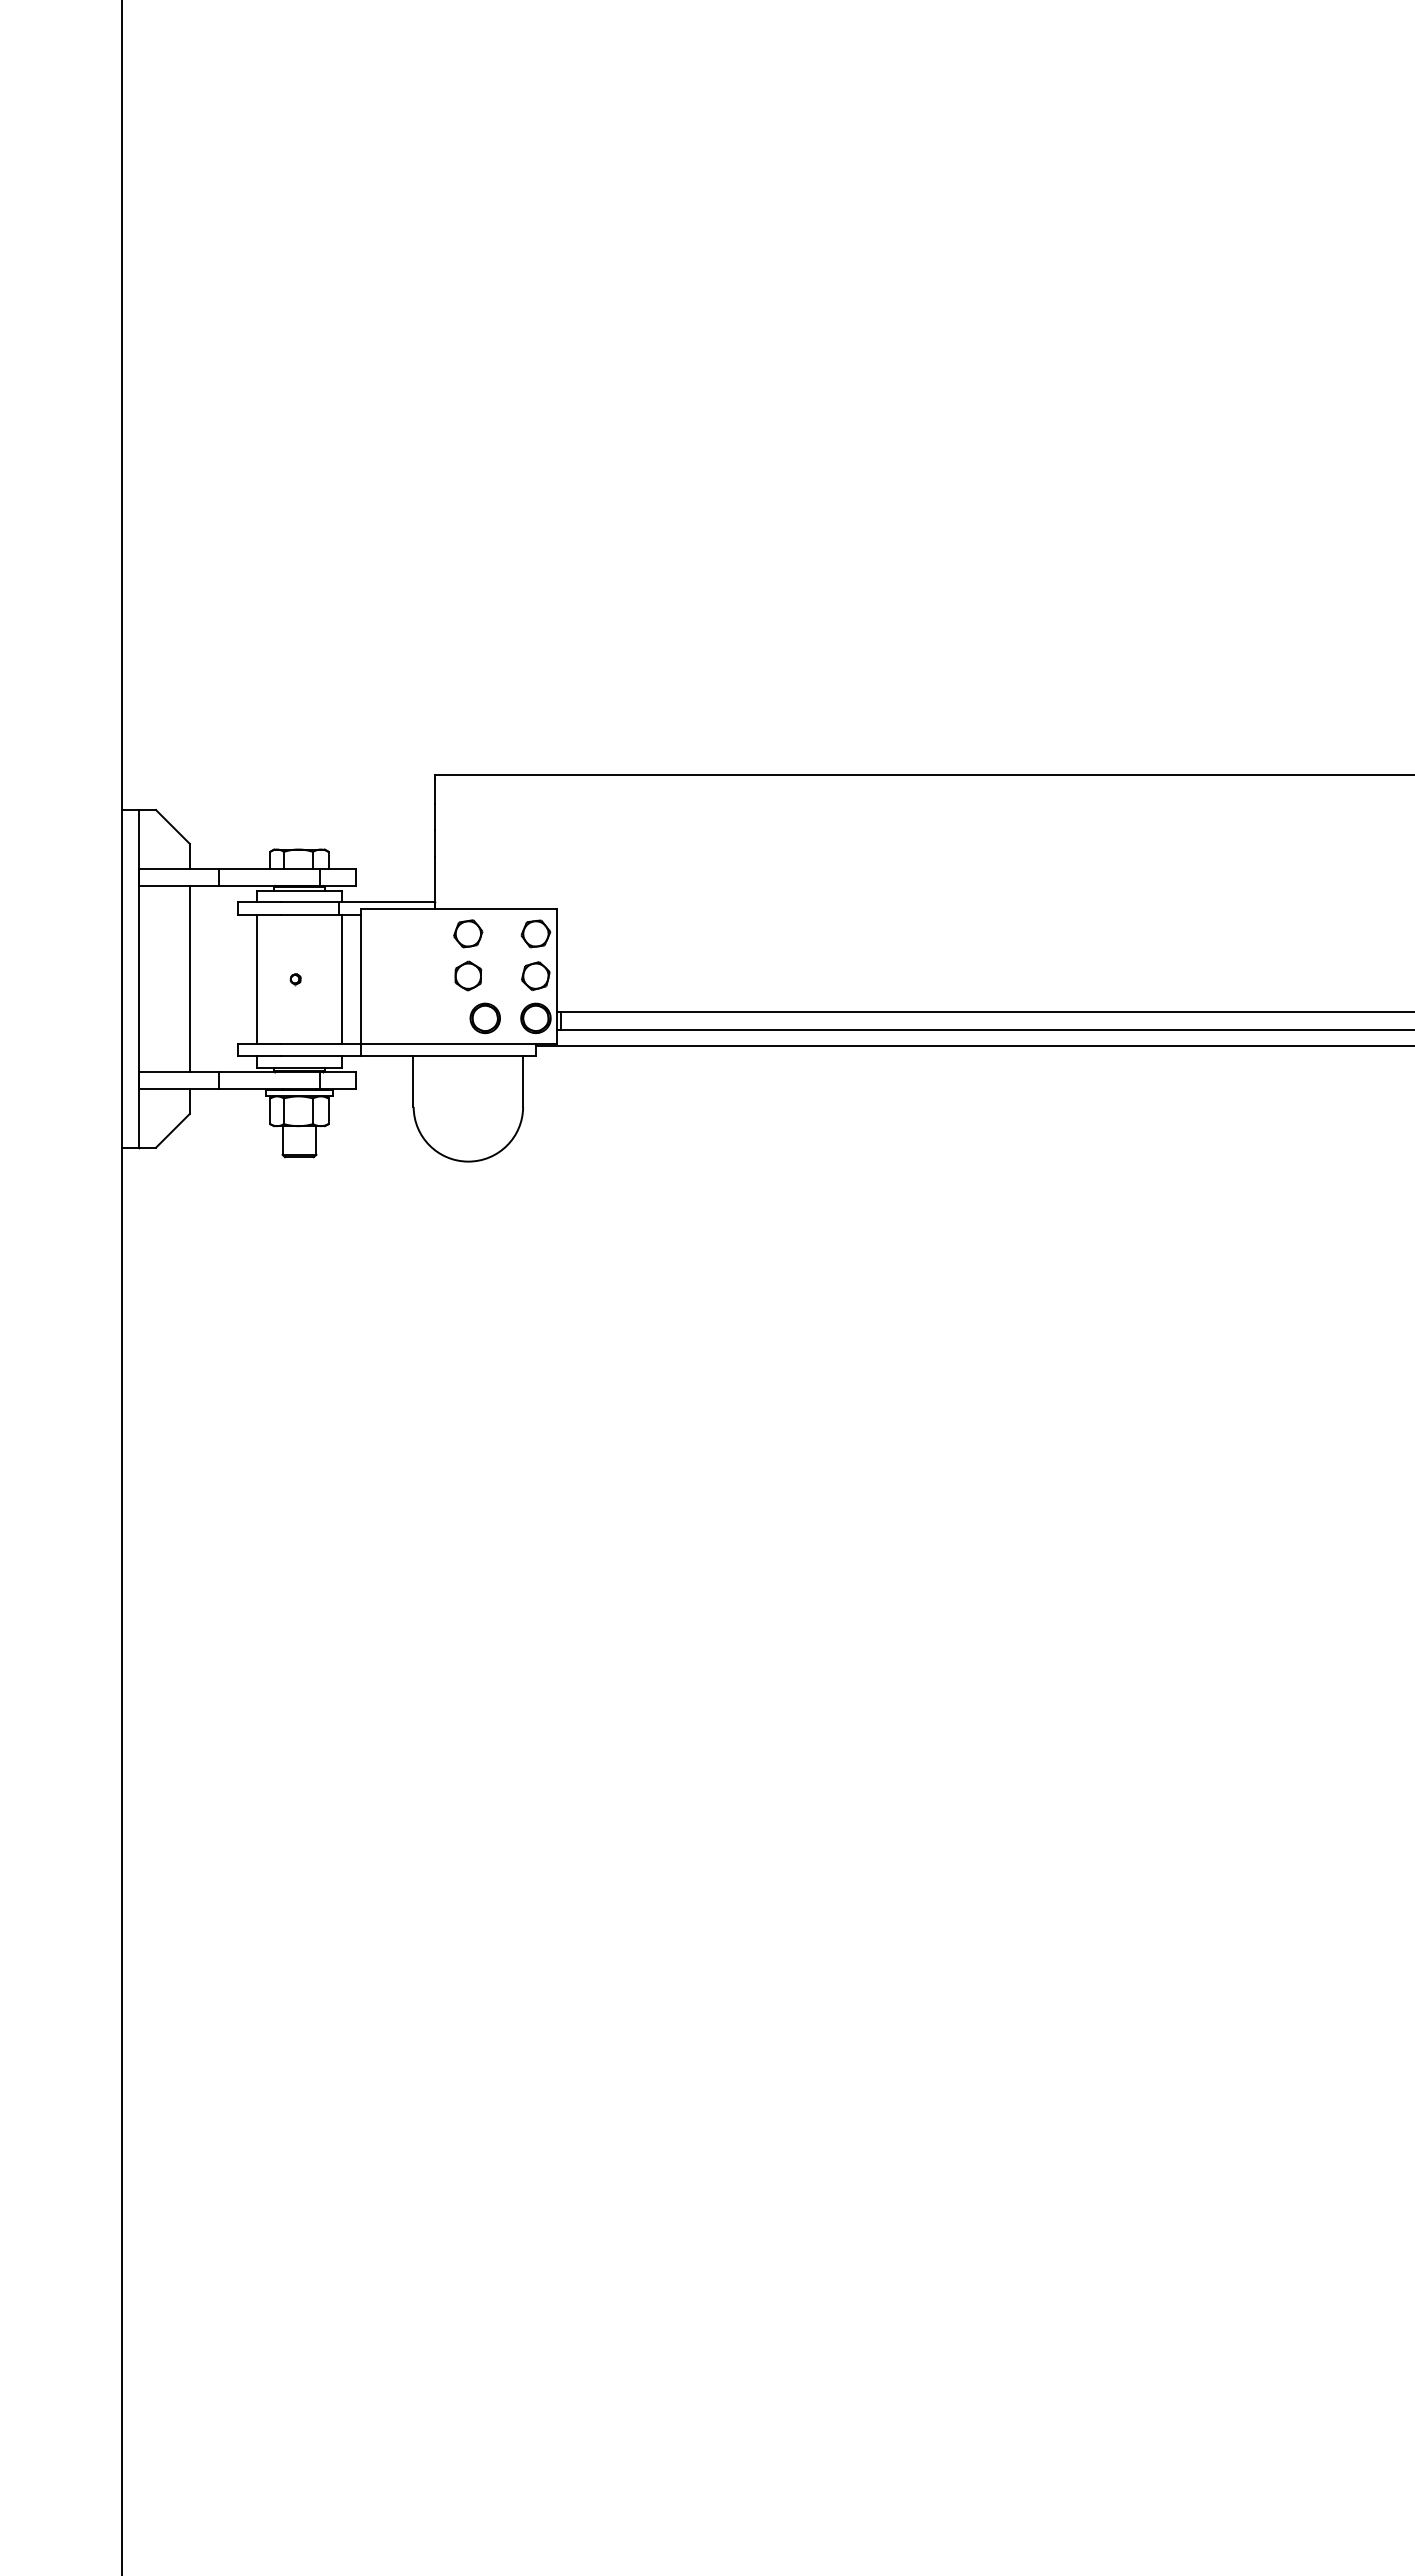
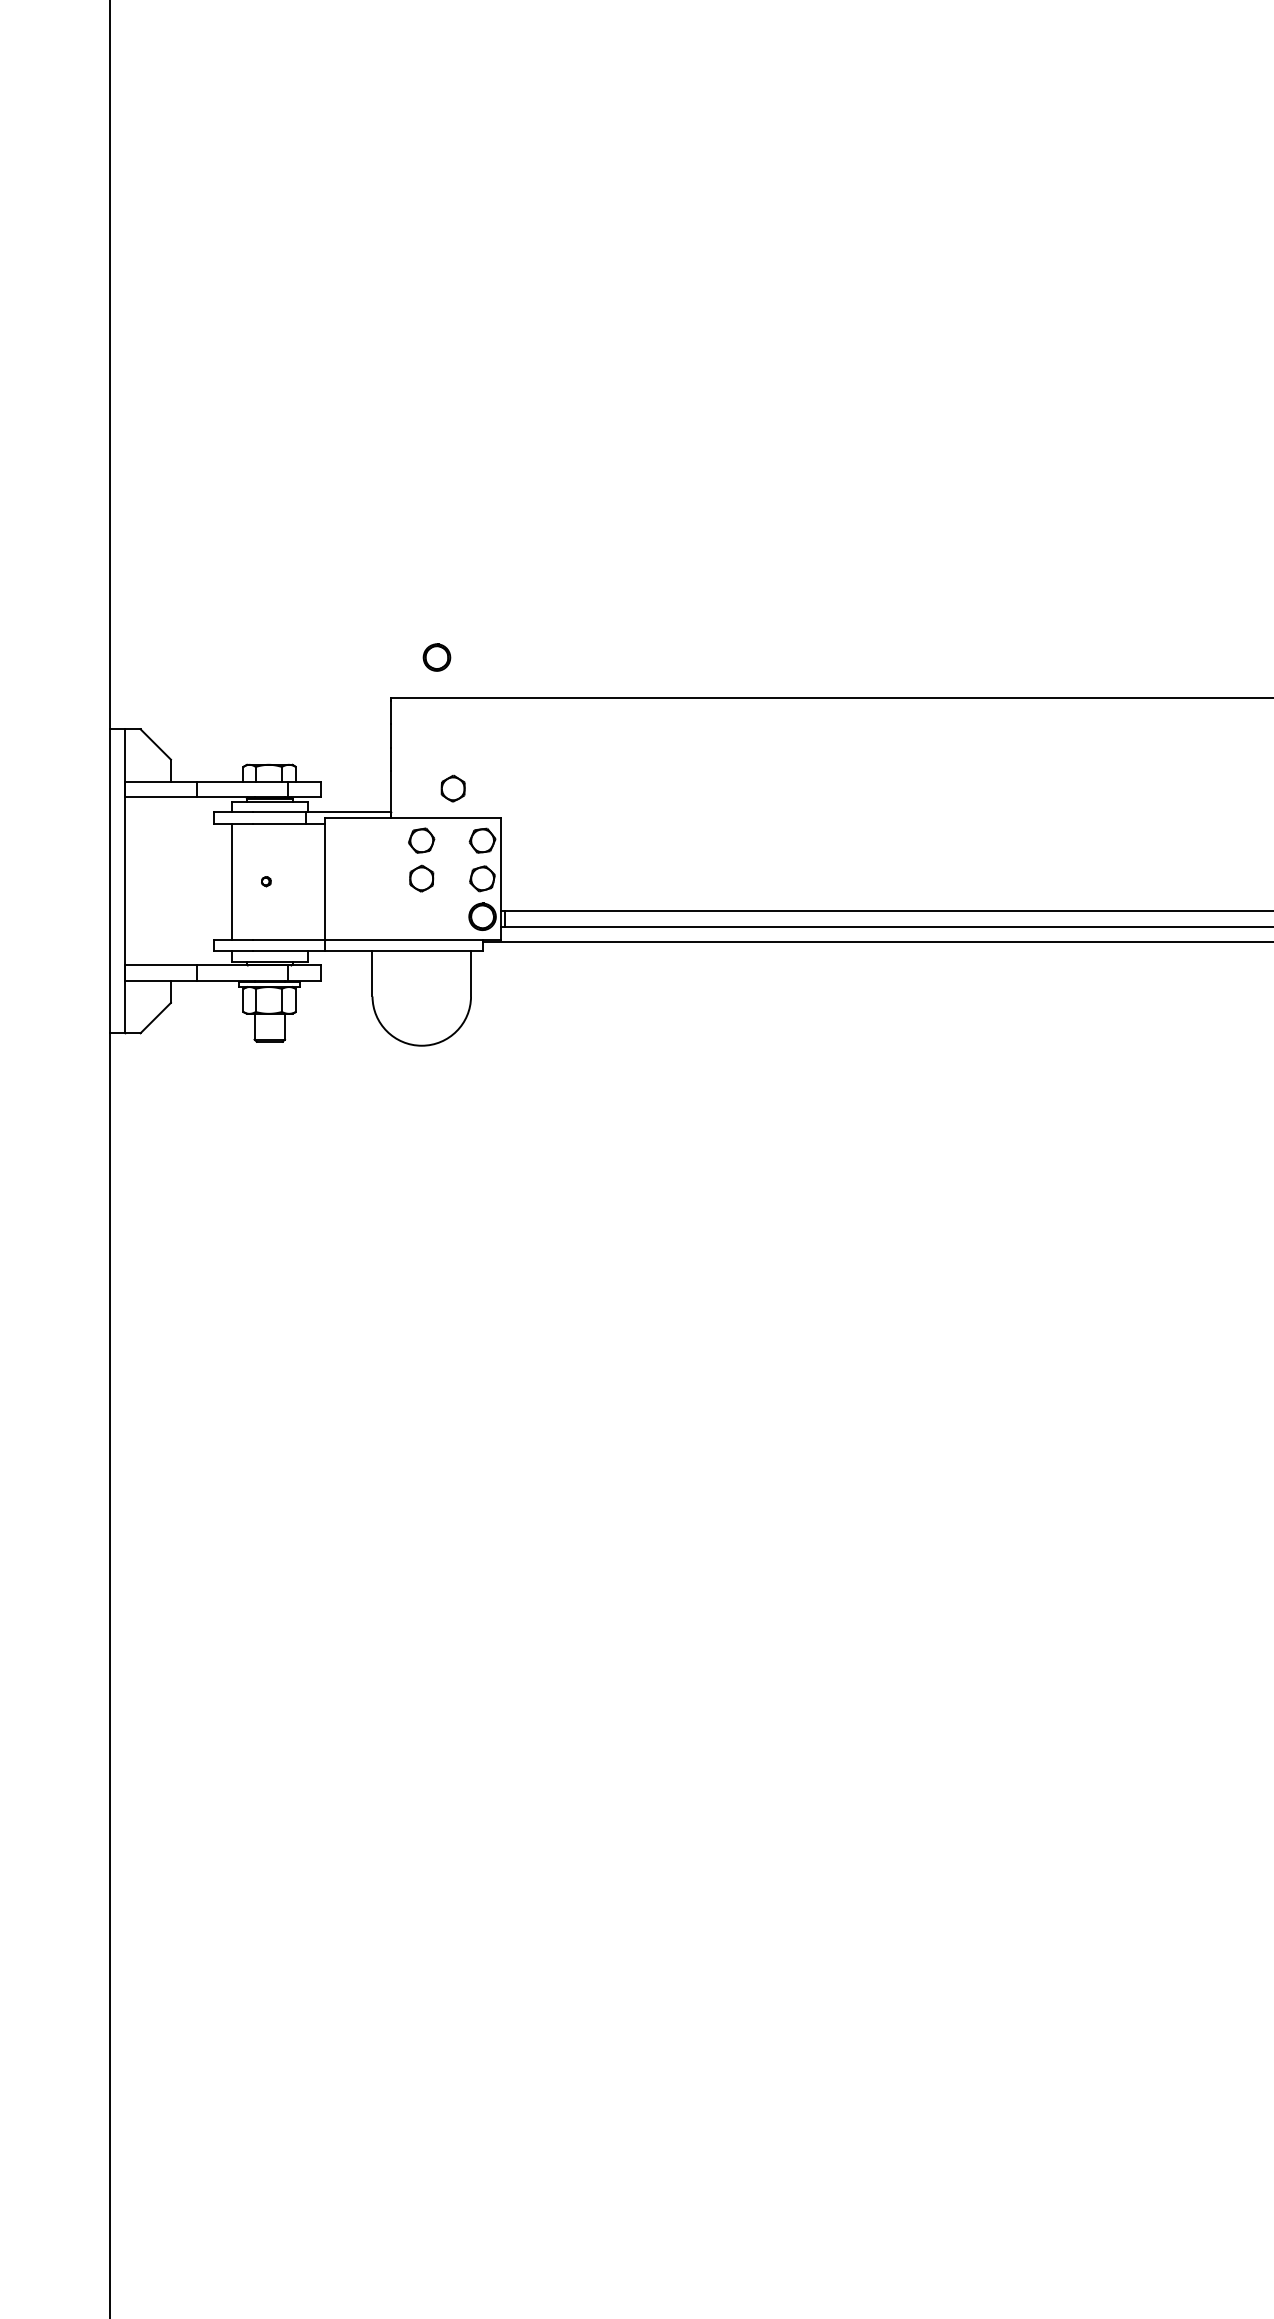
part: (503, 875) -> (453, 788), added
line: (189, 978) -> (170, 880), removed
line: (341, 978) -> (307, 880), removed
part: (484, 1018) -> (436, 657), moved

